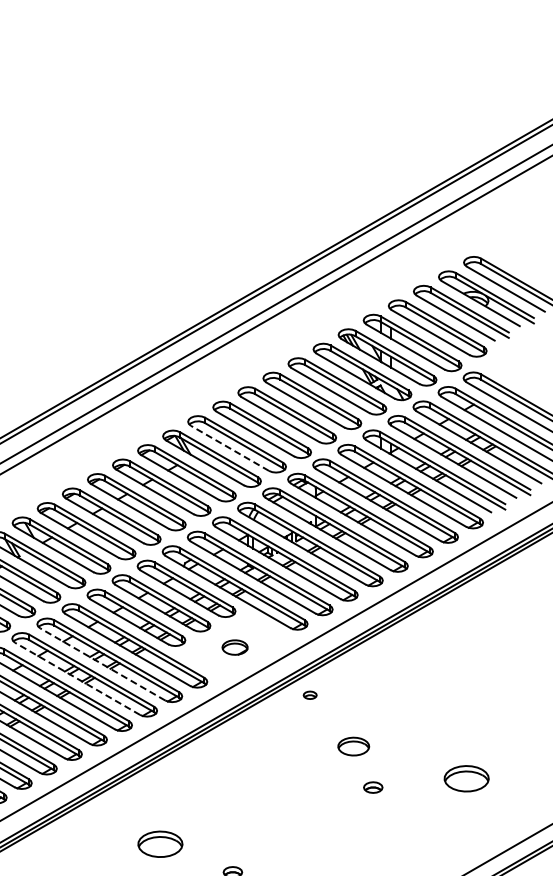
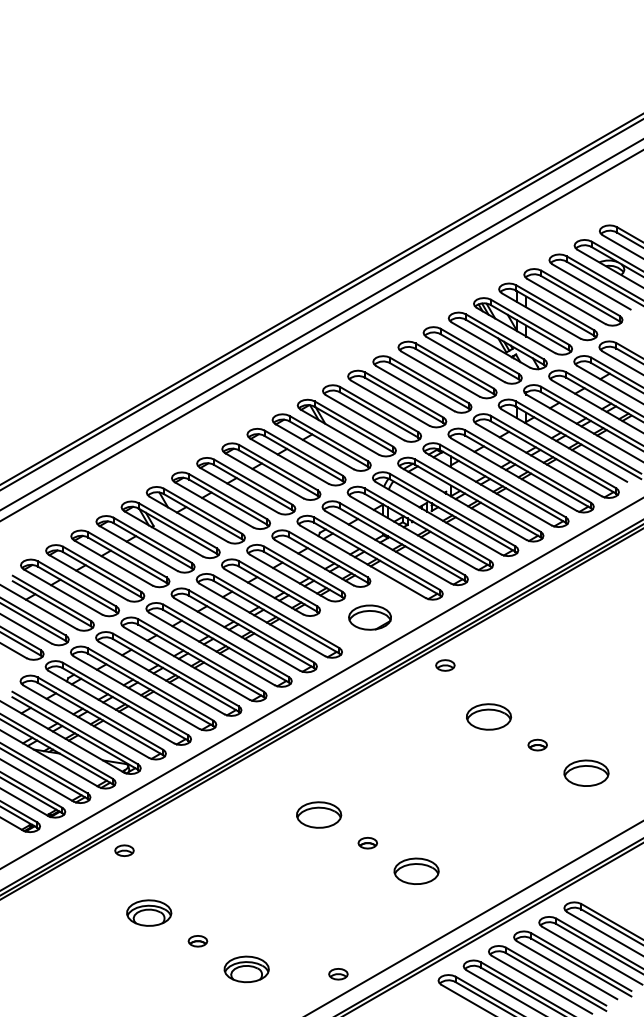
line: (229, 448) -> (364, 417), dashed -> solid
part: (234, 647) -> (369, 617), size x1.67
line: (102, 664) -> (236, 634), dashed -> solid
line: (77, 678) -> (211, 648), dashed -> solid
part: (310, 695) -> (445, 665), size x1.43
part: (354, 746) -> (489, 716), size x1.43
part: (466, 778) -> (586, 772), moved
part: (373, 786) -> (537, 744), moved
part: (160, 843) -> (319, 814), moved

